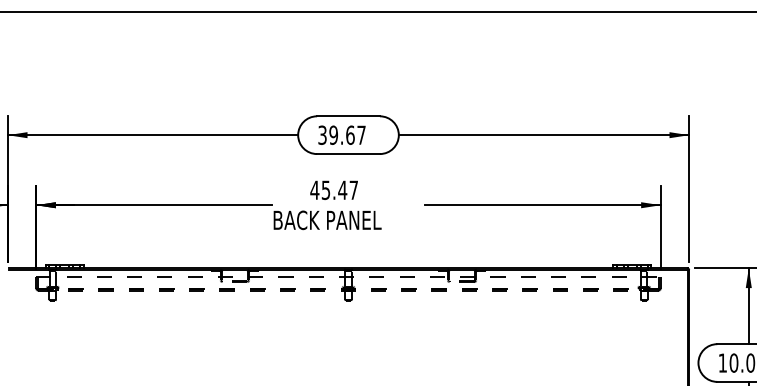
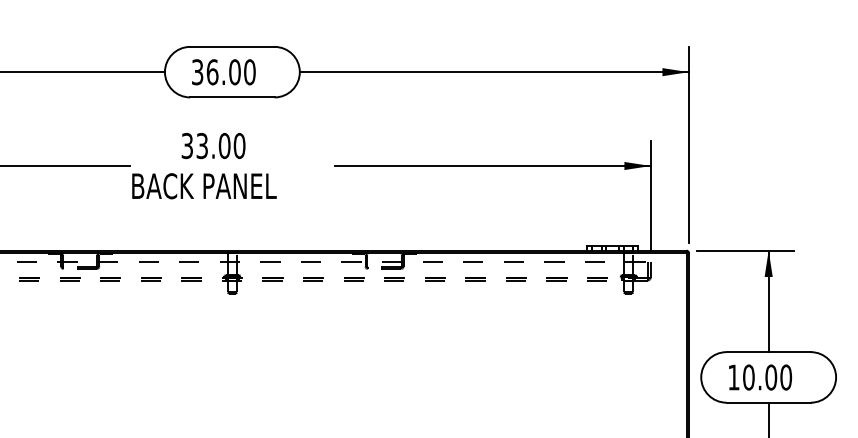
text: (347, 134) -> (231, 71), 39.67 -> 36.00
text: (334, 190) -> (213, 146), 45.47 -> 33.00

